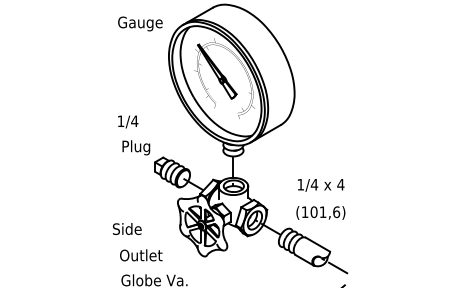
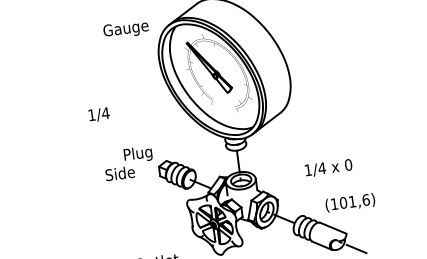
text: (128, 121) -> (99, 114), moved
text: (340, 184) -> (348, 164), 4 -> 0
text: (320, 212) -> (349, 202), moved
text: (127, 228) -> (120, 172), moved

